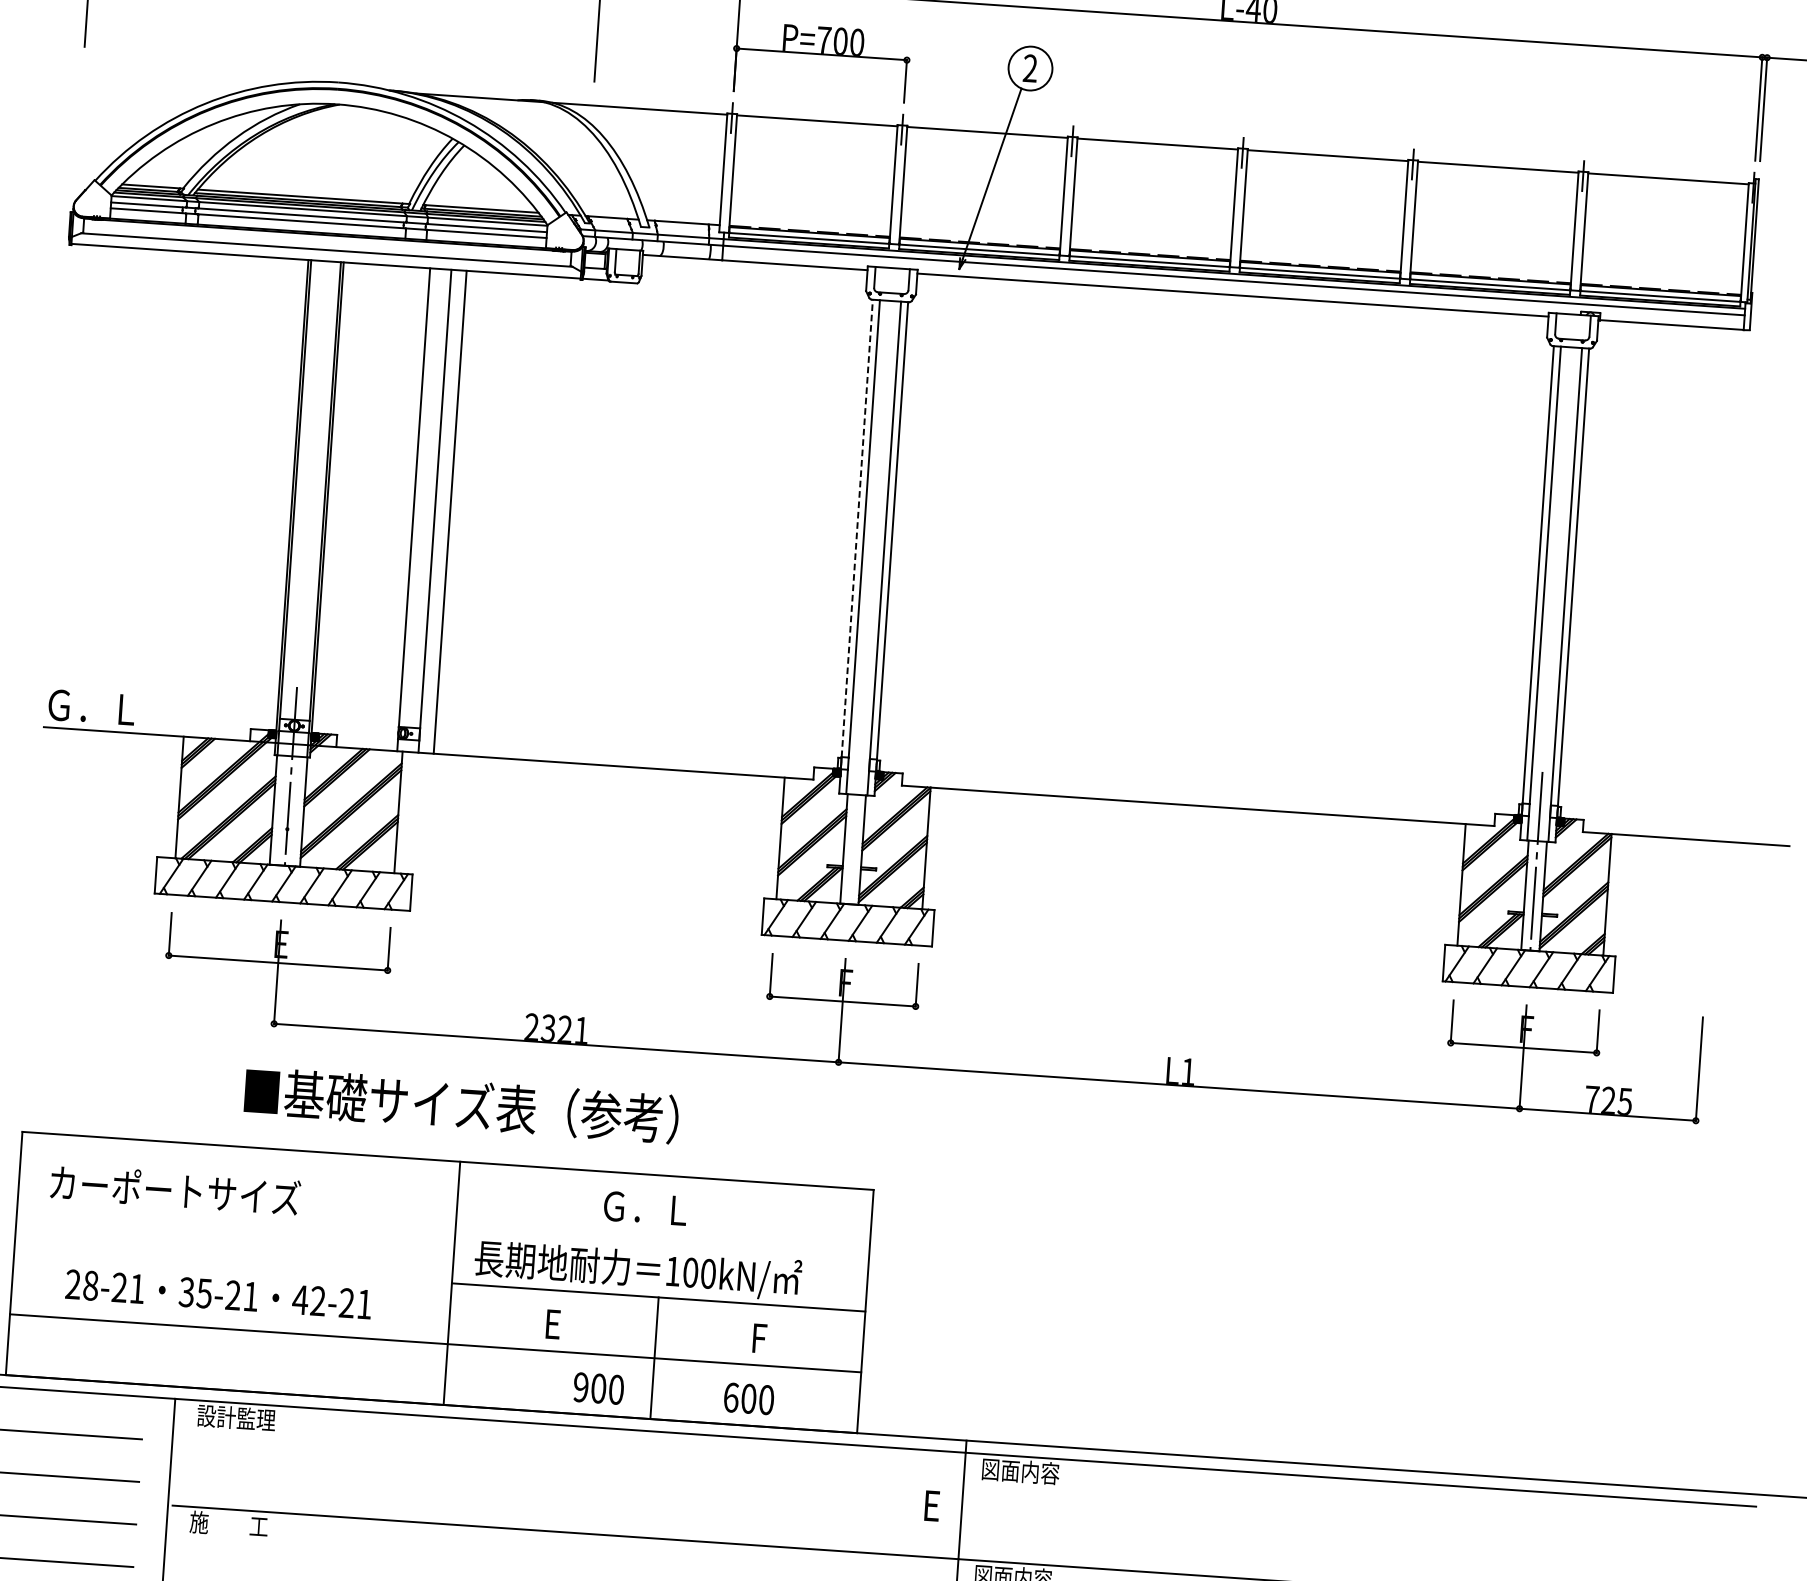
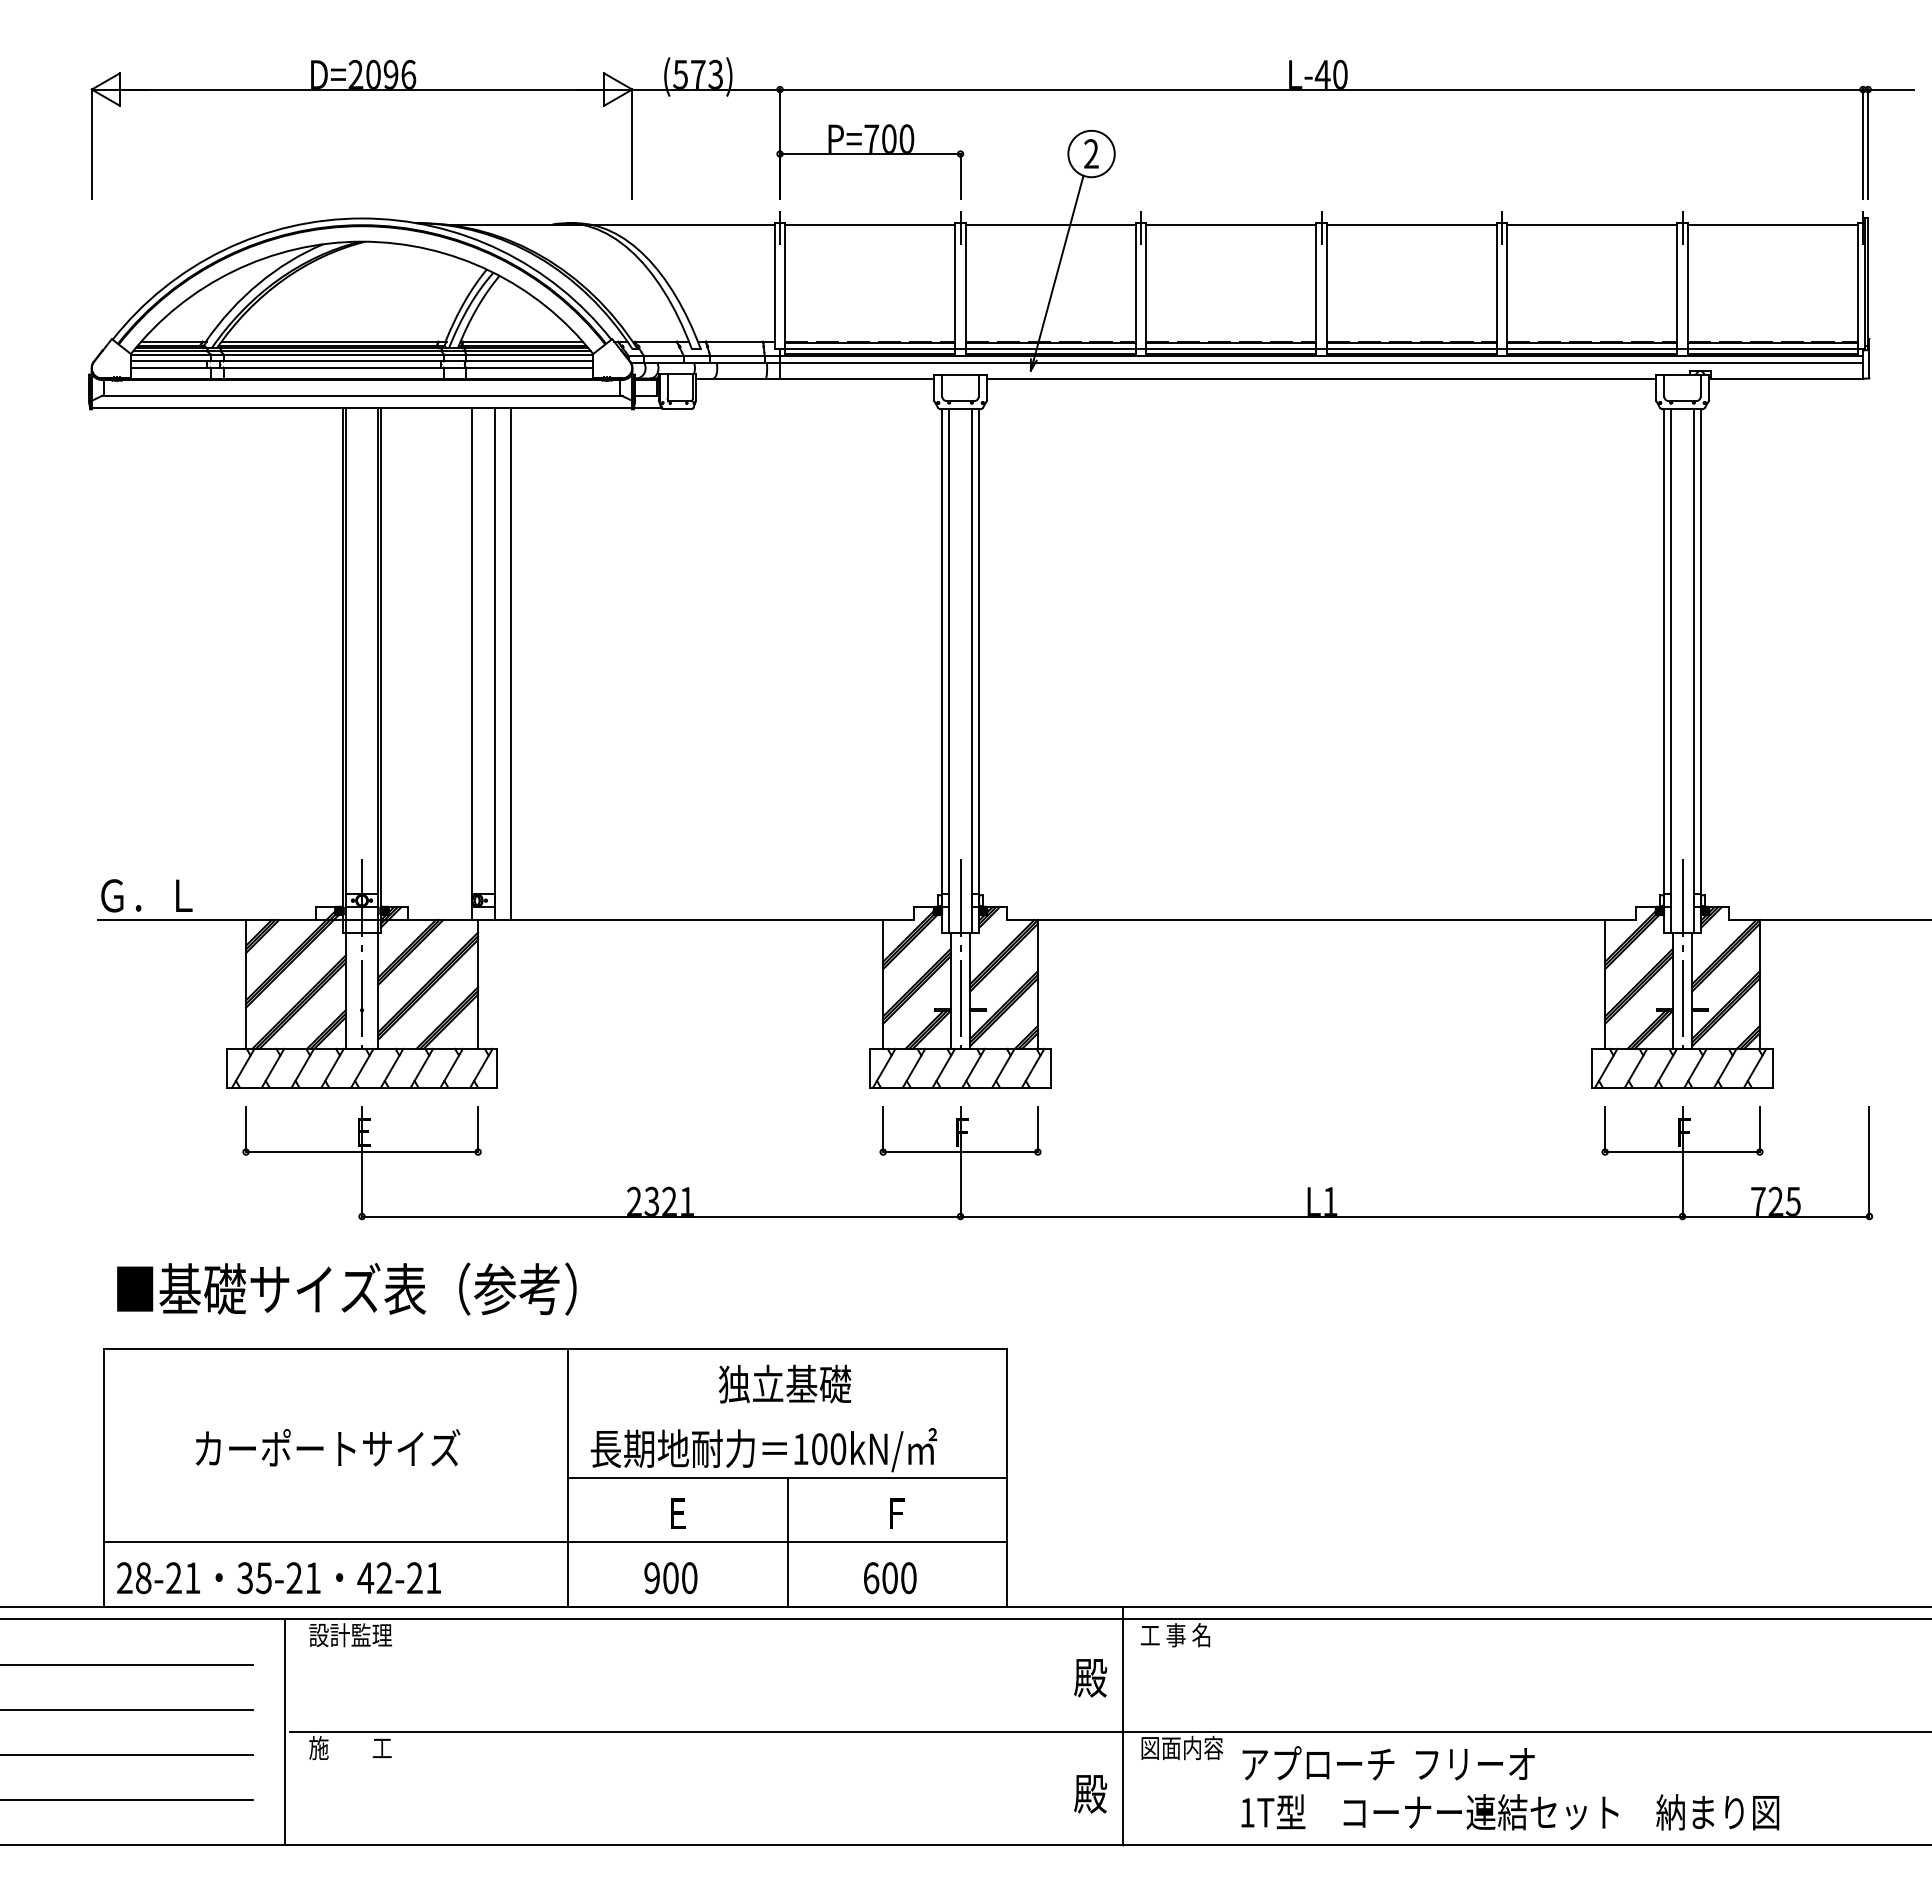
line: (856, 528) -> (941, 651), dashed -> solid
line: (855, 814) -> (960, 953), added
text: (461, 1104) -> (346, 1288), moved
text: (175, 1189) -> (327, 1447), moved
text: (661, 1208) -> (784, 1383), Ｇ．Ｌ -> 独立基礎
text: (218, 1294) -> (278, 1578), moved
text: (598, 1388) -> (670, 1578), moved
text: (1020, 1471) -> (1181, 1635), 図面内容 -> 工 事 名
text: (931, 1506) -> (1090, 1678), E -> 殿

